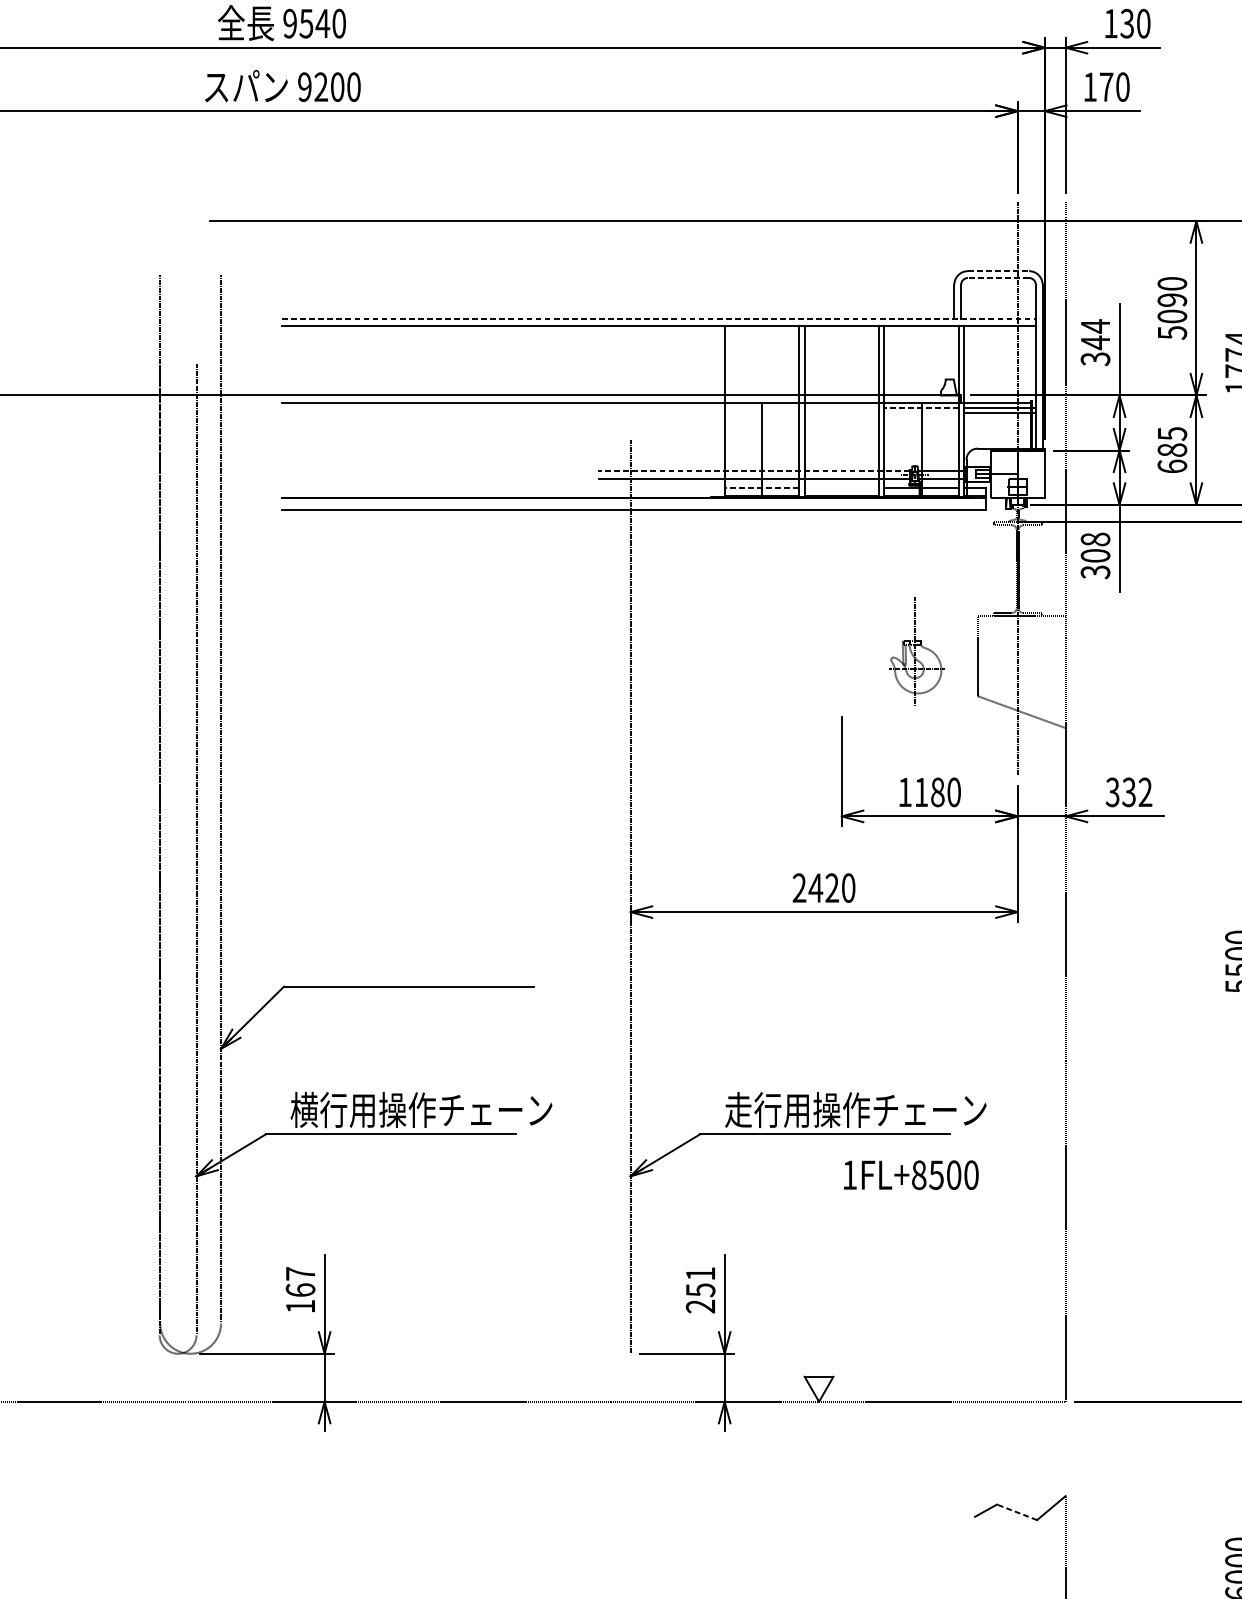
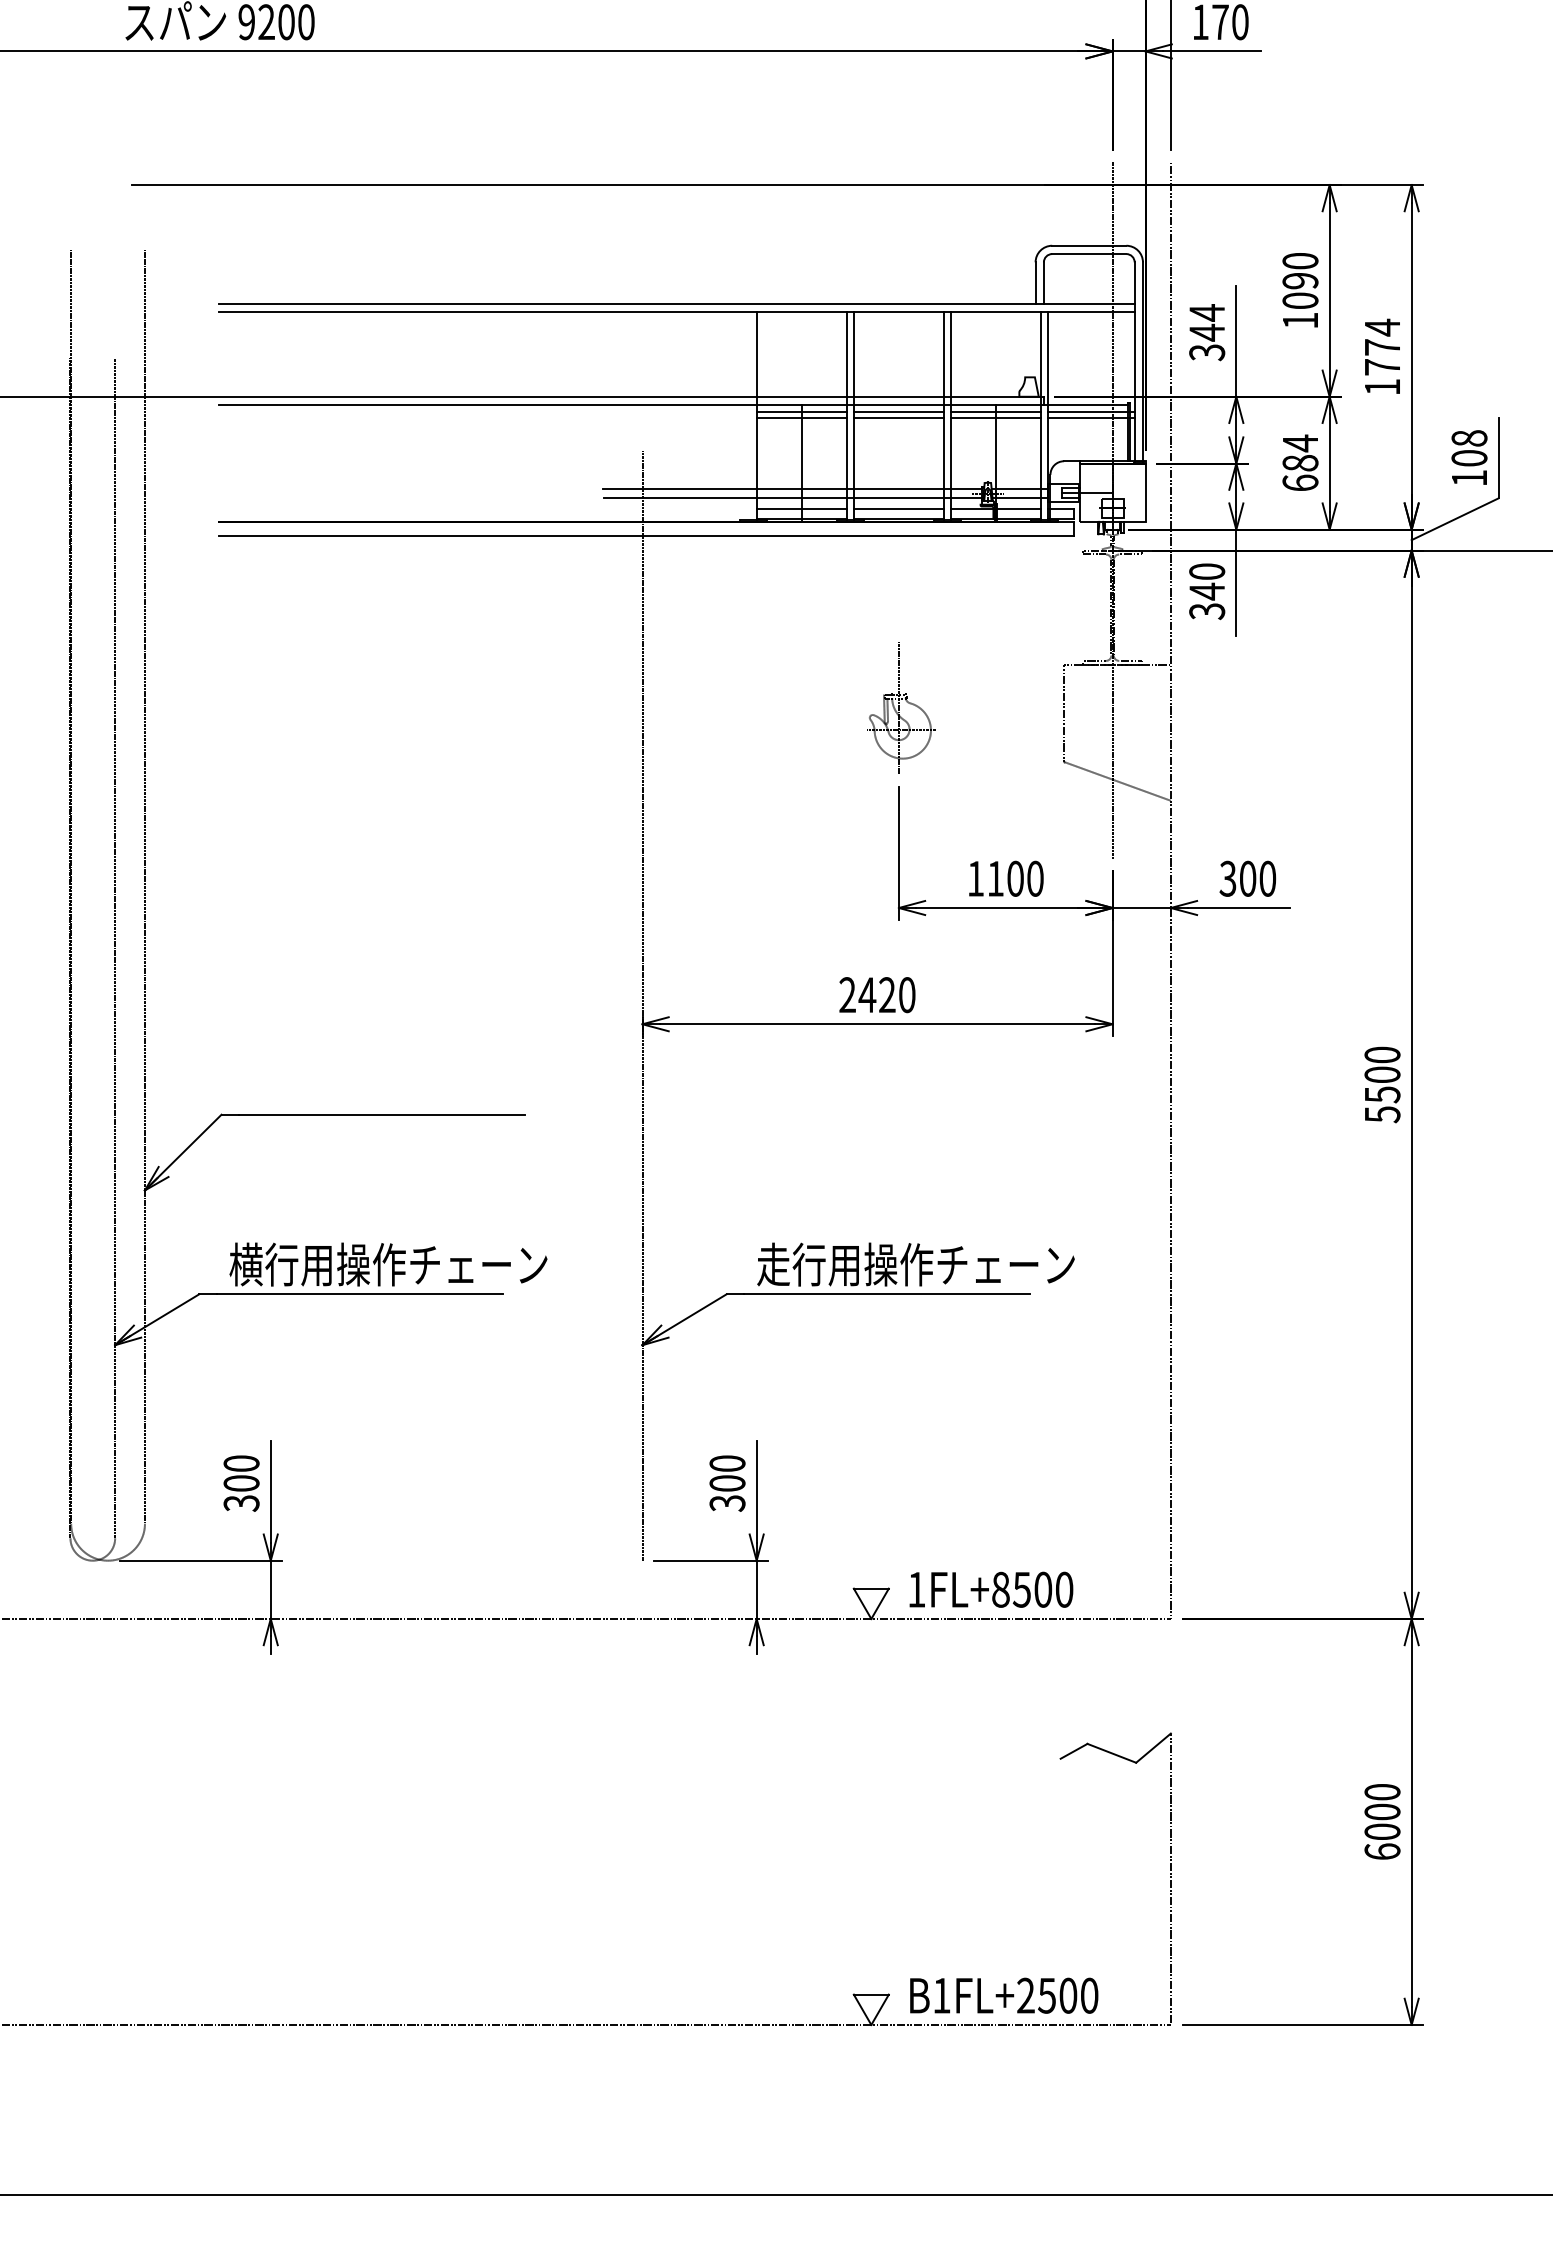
line: (998, 270) -> (1089, 245), dashed -> solid
line: (997, 278) -> (1088, 254), dashed -> solid
line: (658, 319) -> (676, 304), dashed -> solid
text: (1172, 332) -> (1300, 320), 5090 -> 1090
line: (761, 407) -> (801, 411), added
line: (841, 407) -> (898, 411), added
line: (921, 407) -> (995, 411), dashed -> solid
line: (761, 413) -> (801, 418), added
line: (841, 413) -> (898, 418), added
line: (921, 413) -> (995, 418), added
text: (1172, 433) -> (1300, 443), 685 -> 684
line: (753, 471) -> (791, 488), dashed -> solid
line: (761, 488) -> (801, 509), dashed -> solid
line: (841, 488) -> (898, 509), added
text: (1095, 547) -> (1207, 581), 308 -> 340
part: (917, 651) -> (901, 707), moved
text: (937, 792) -> (1015, 878), 1180 -> 1100
text: (1136, 792) -> (1257, 878), 332 -> 300
text: (911, 1174) -> (991, 1589), moved
text: (300, 1290) -> (241, 1483), 167 -> 300
text: (700, 1290) -> (727, 1483), 251 -> 300
line: (1016, 1512) -> (1111, 1753), dashed -> solid

